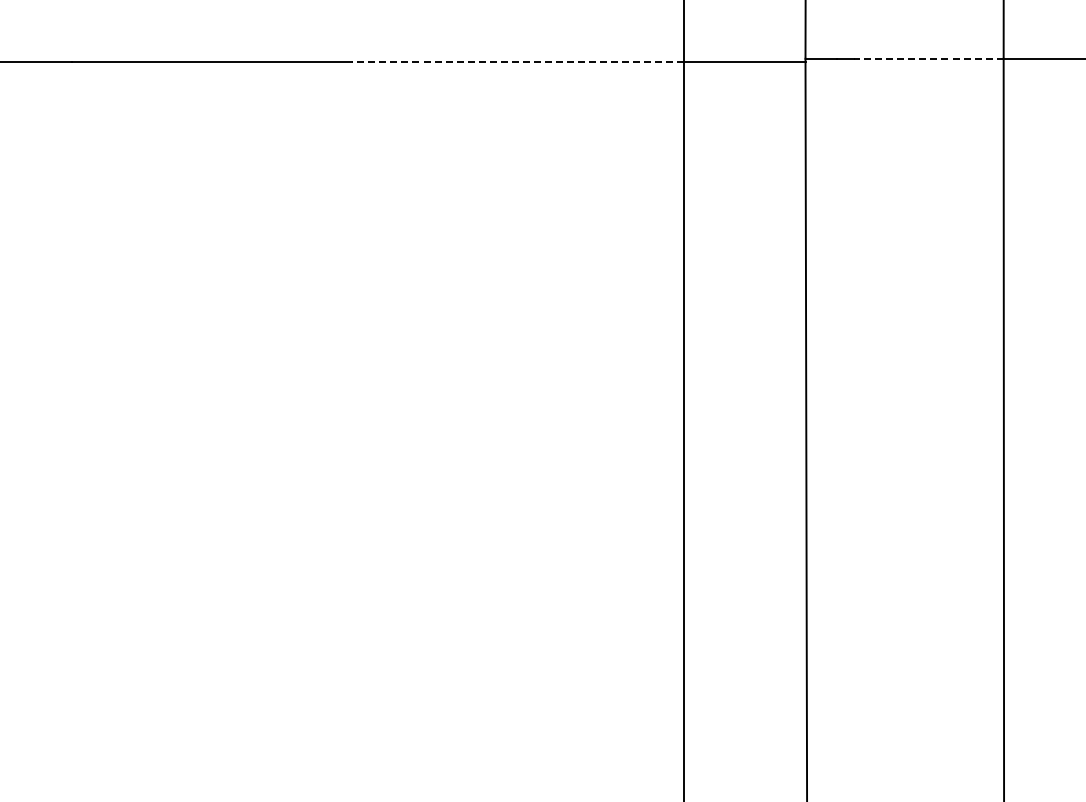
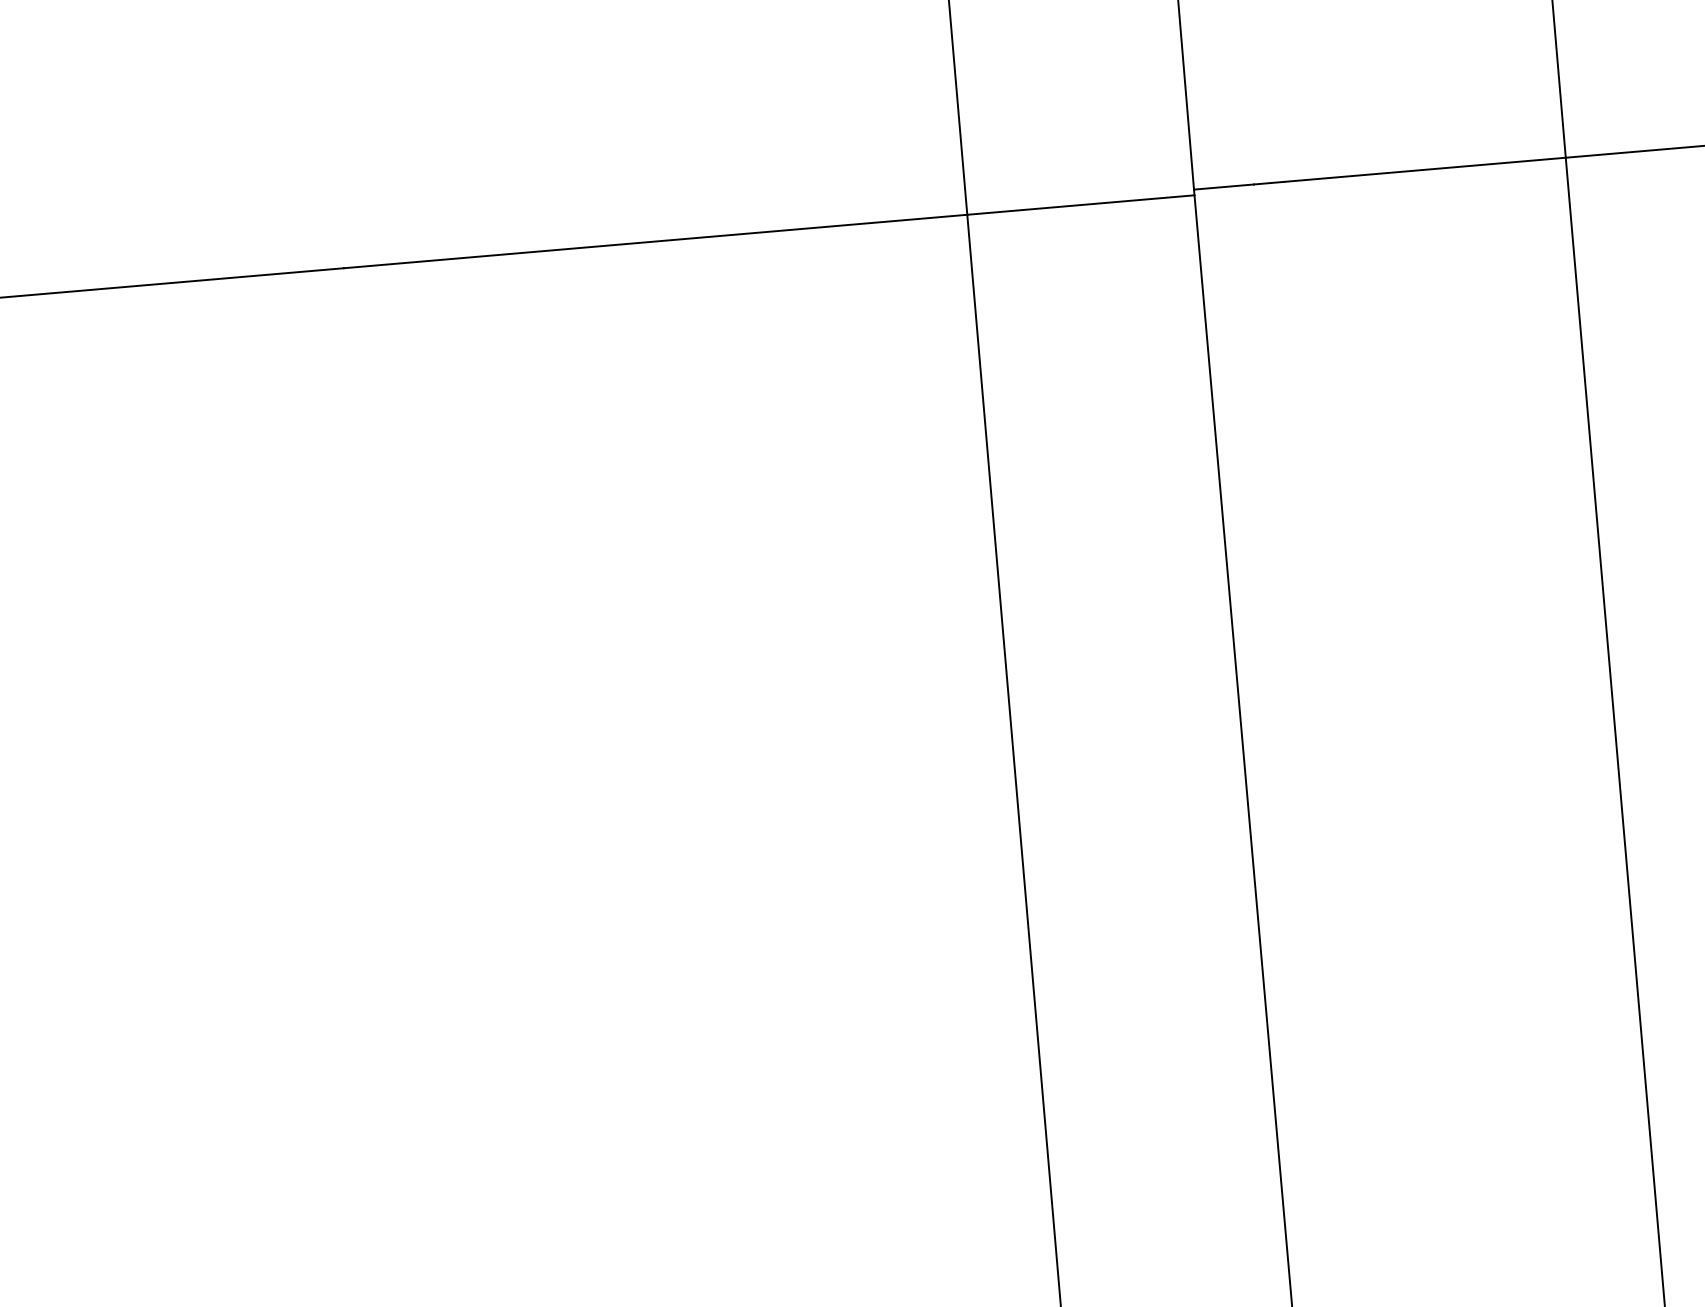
line: (928, 58) -> (1424, 169), dashed -> solid
line: (517, 61) -> (654, 240), dashed -> solid

